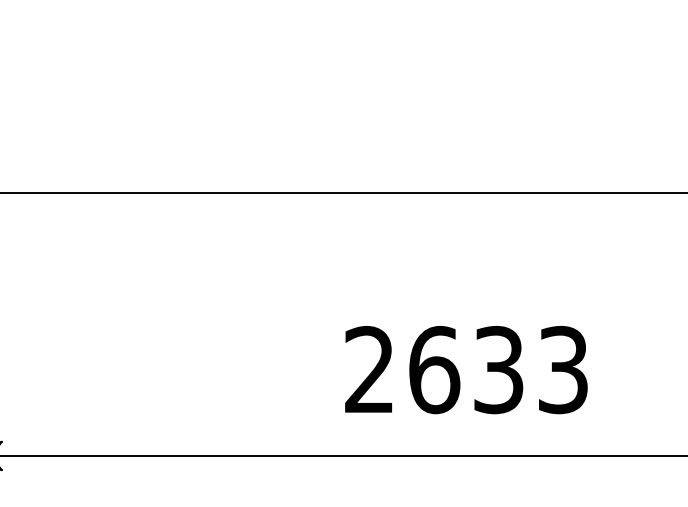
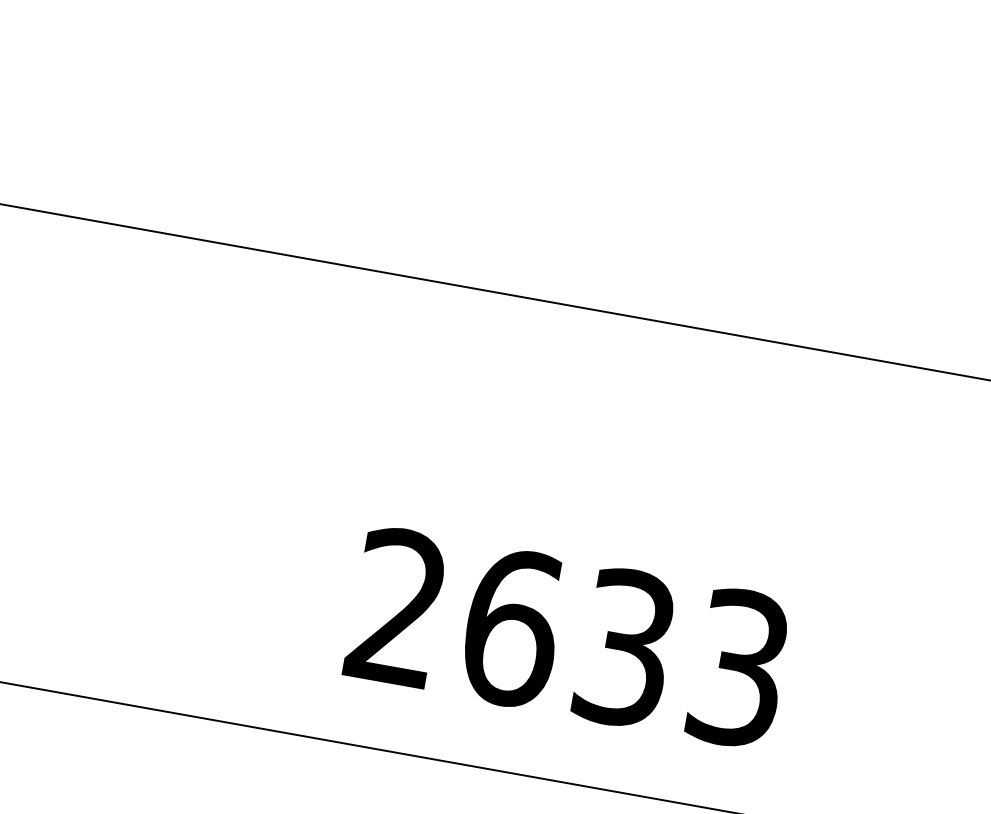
text: (466, 370) -> (568, 638), moved

